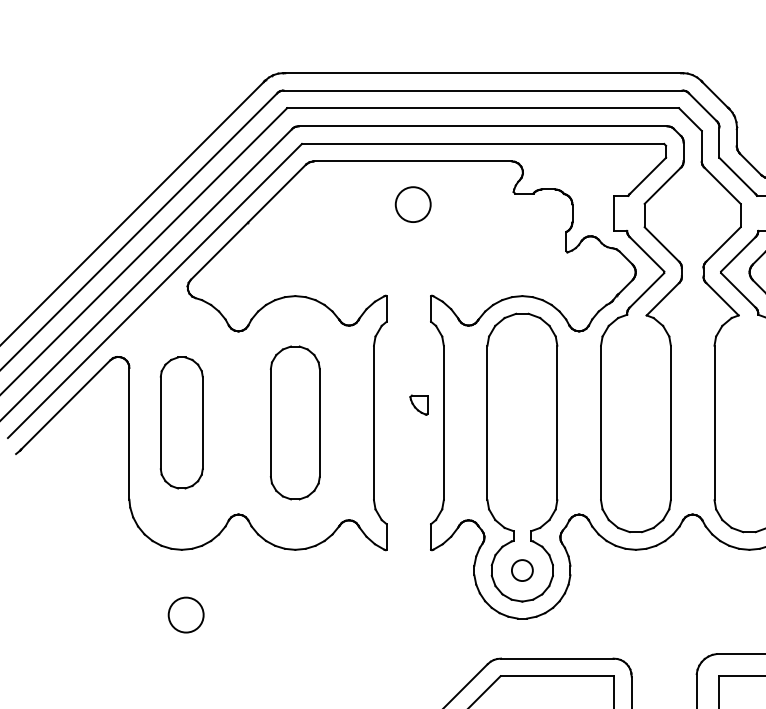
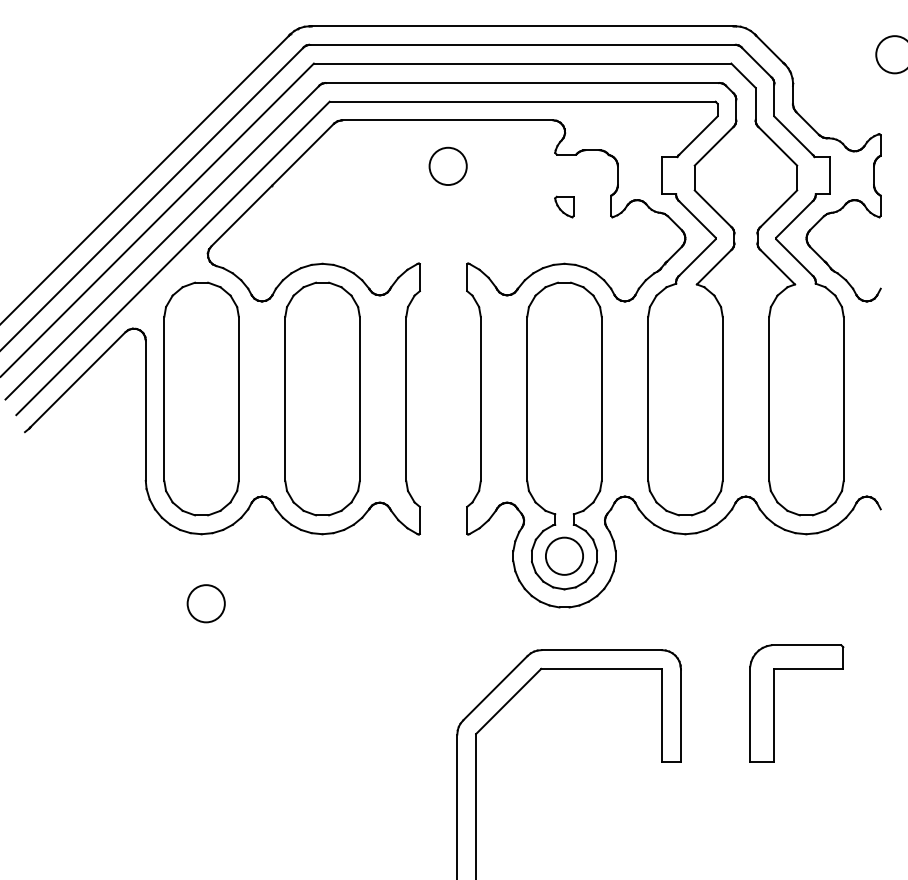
part: (419, 404) -> (564, 206), moved
part: (181, 422) -> (201, 398), size x1.67
part: (295, 422) -> (322, 398), size x1.43
circle: (522, 569) -> (564, 555), size x1.67

